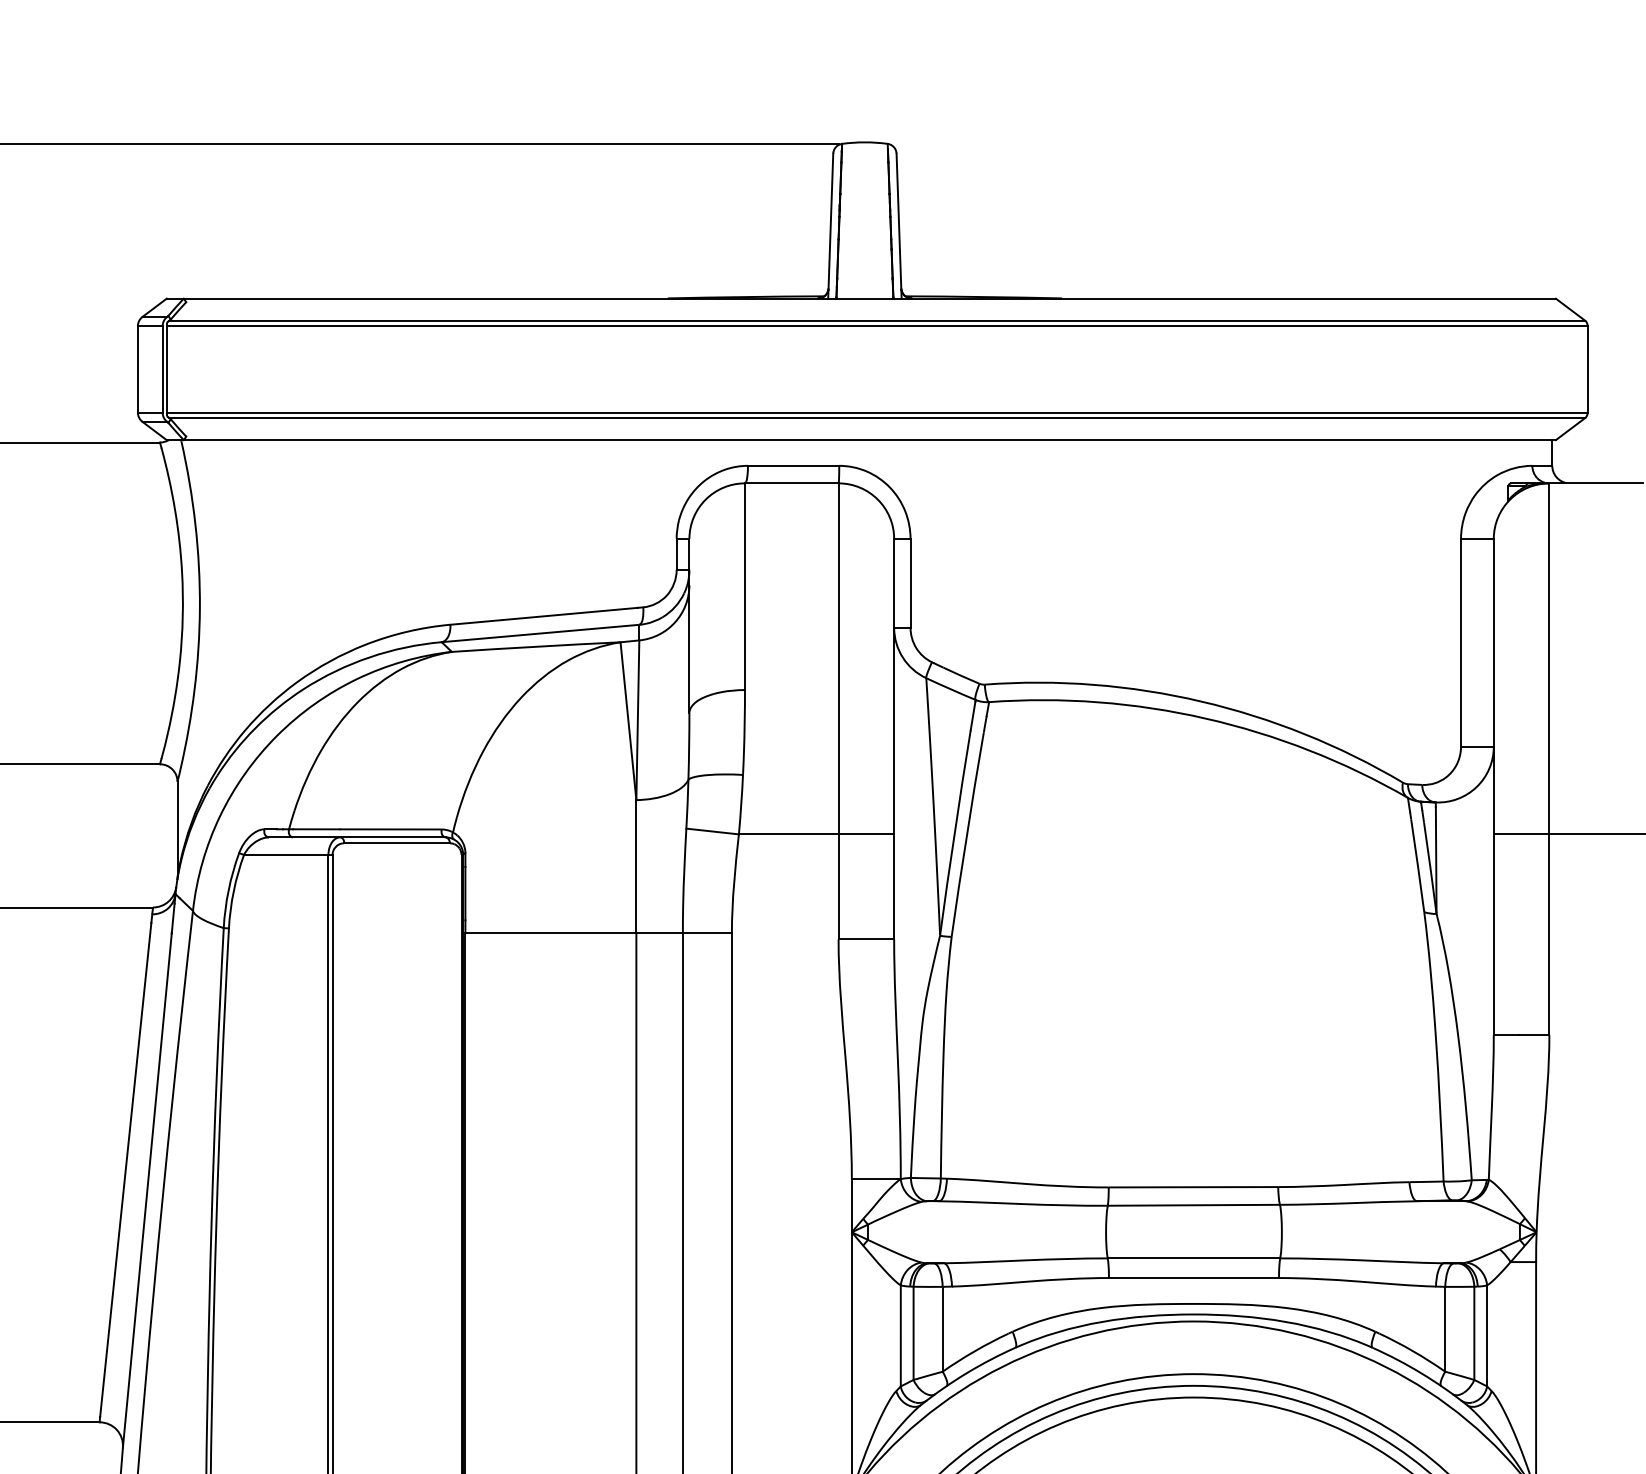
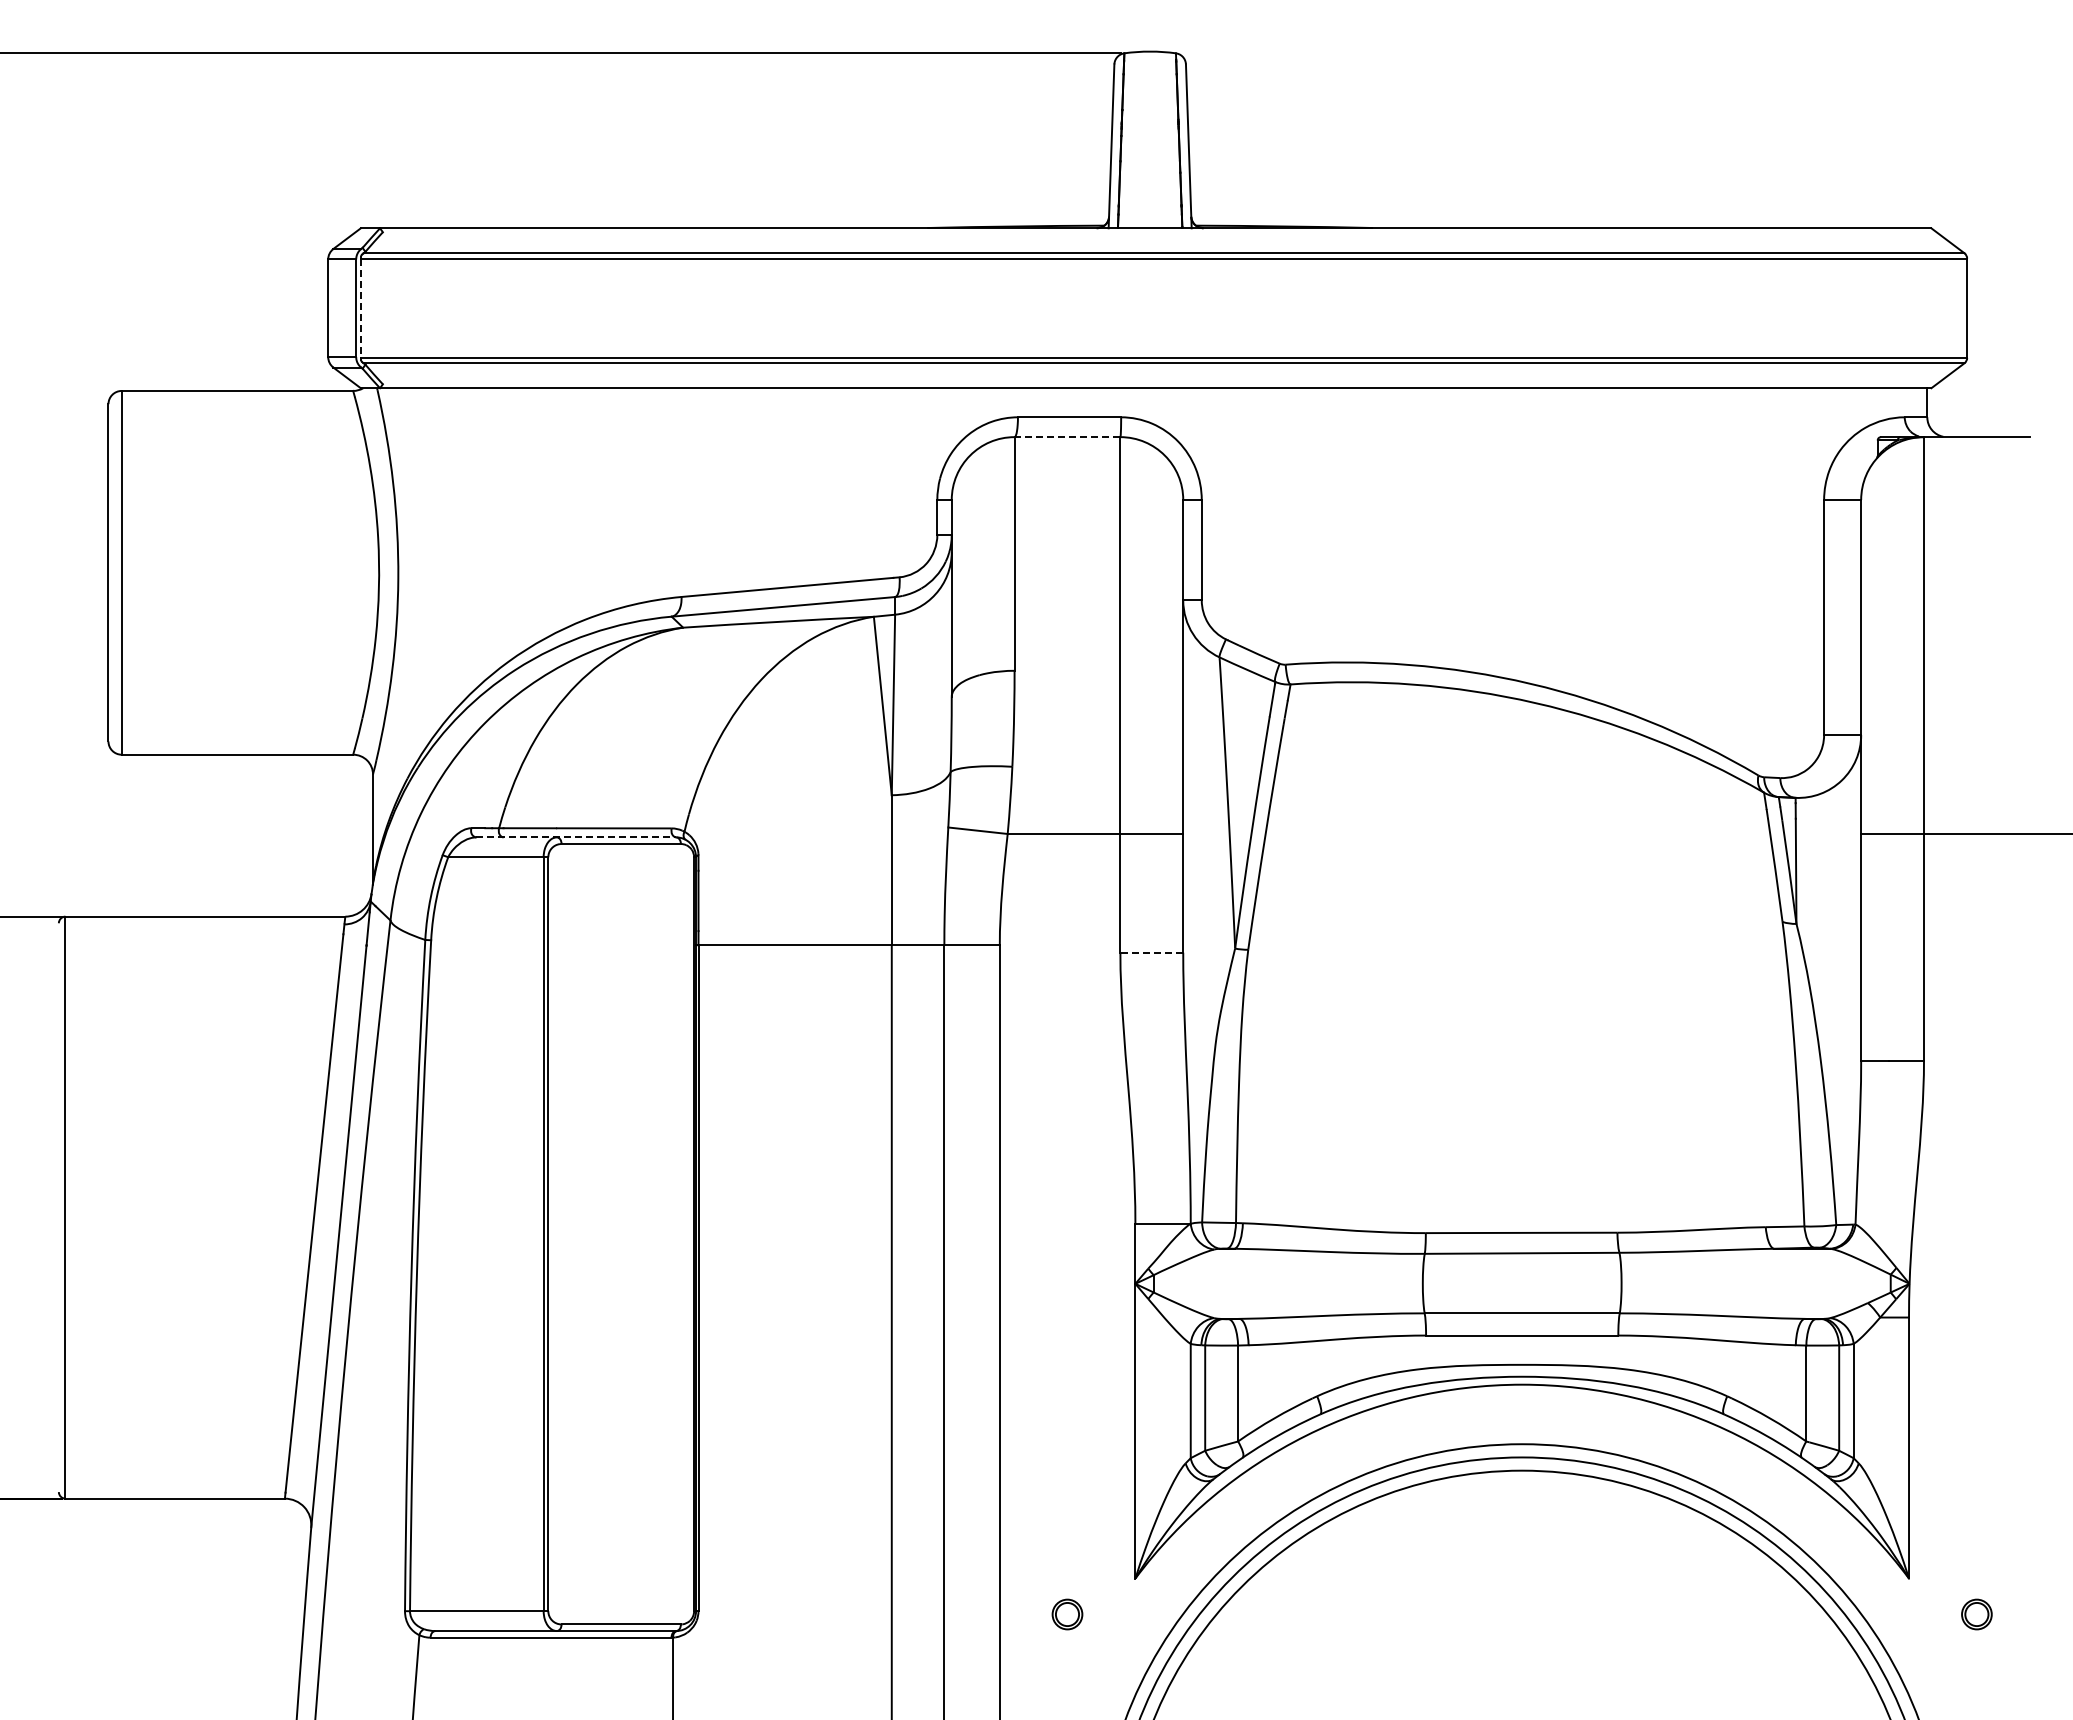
line: (167, 369) -> (361, 308), solid -> dashed
line: (791, 483) -> (1067, 437), solid -> dashed
line: (357, 837) -> (576, 837), solid -> dashed
line: (866, 939) -> (1151, 952), solid -> dashed

